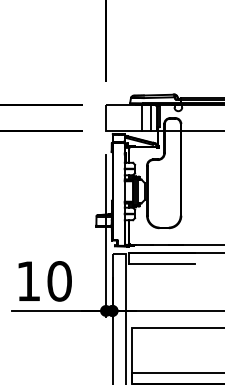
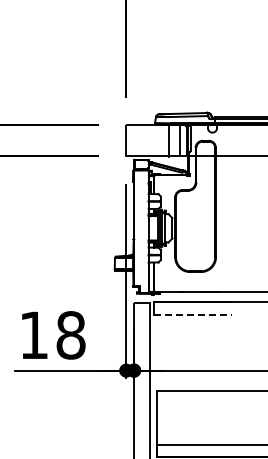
line: (162, 263) -> (193, 314), solid -> dashed
text: (59, 281) -> (70, 335), 10 -> 18

